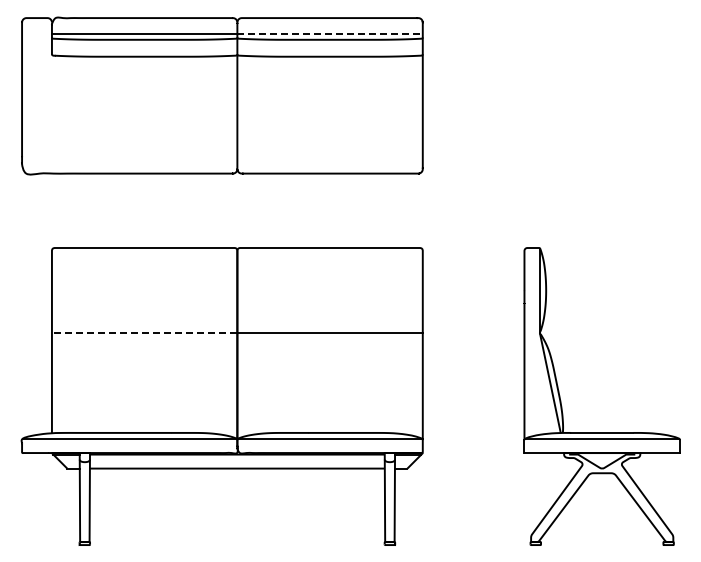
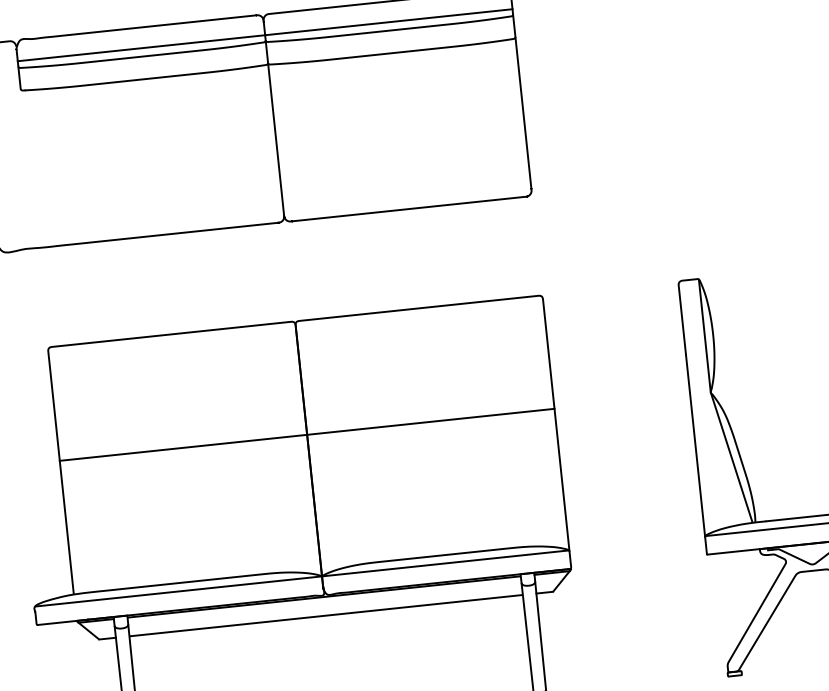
line: (330, 33) -> (389, 22), dashed -> solid
line: (144, 333) -> (183, 448), dashed -> solid

